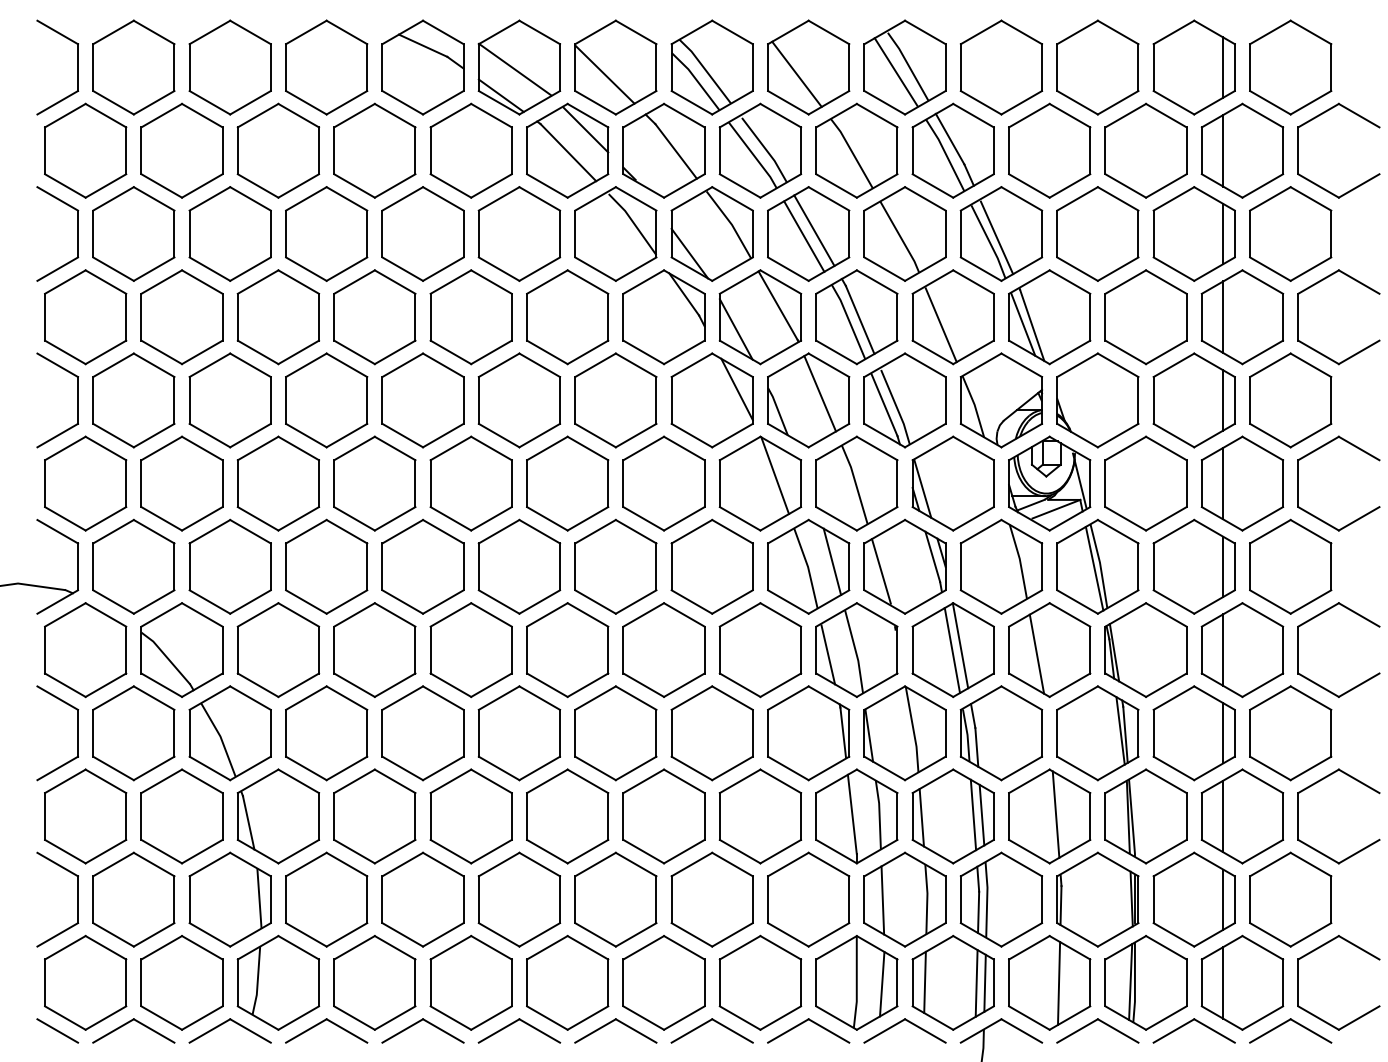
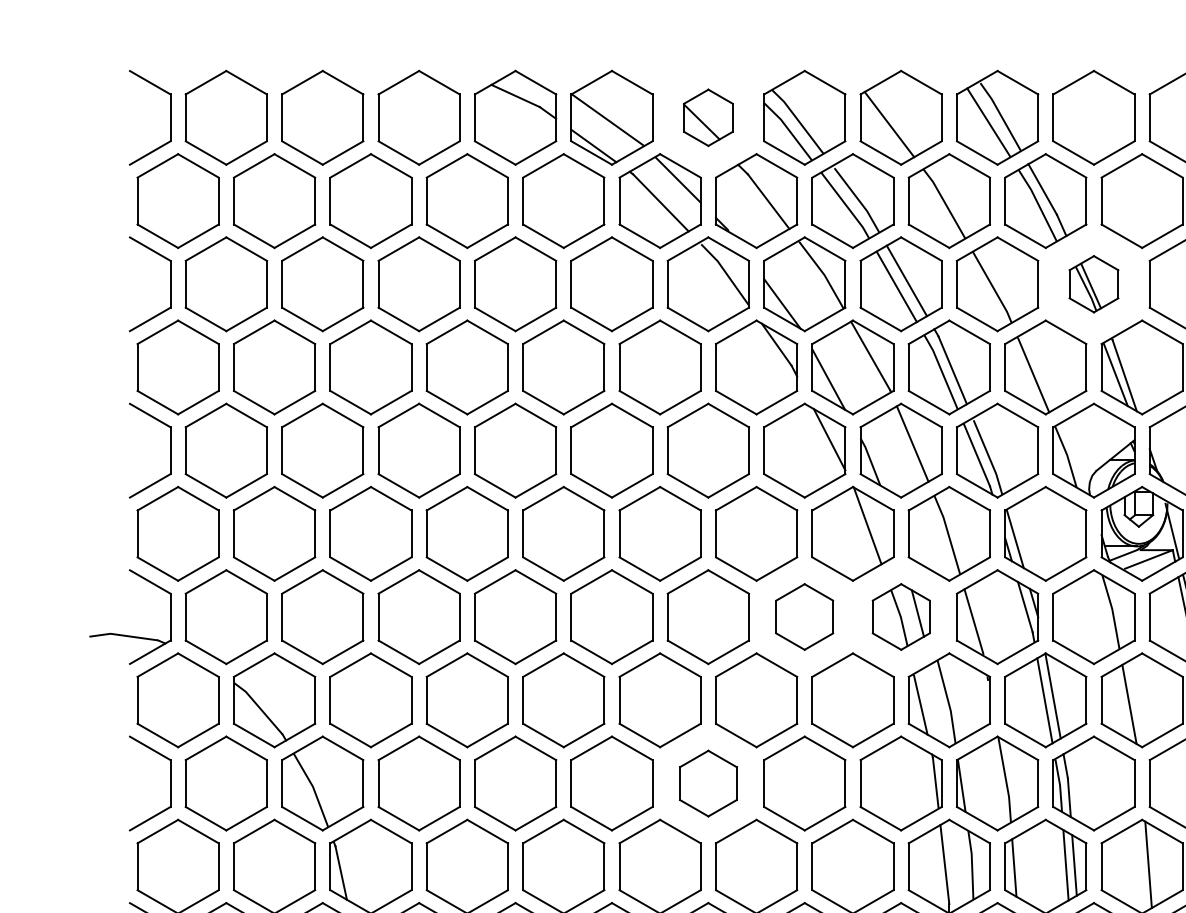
part: (615, 67) -> (708, 117), size x0.6
part: (1001, 233) -> (1094, 283), size x0.6
part: (711, 566) -> (804, 616), size x0.7
part: (808, 566) -> (901, 616), size x0.7
part: (615, 733) -> (708, 783), size x0.7

